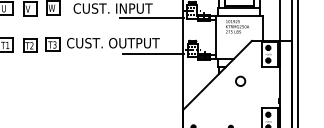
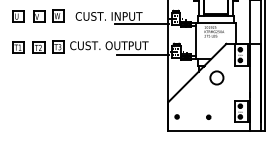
circle: (240, 80) -> (216, 77), size x1.67

